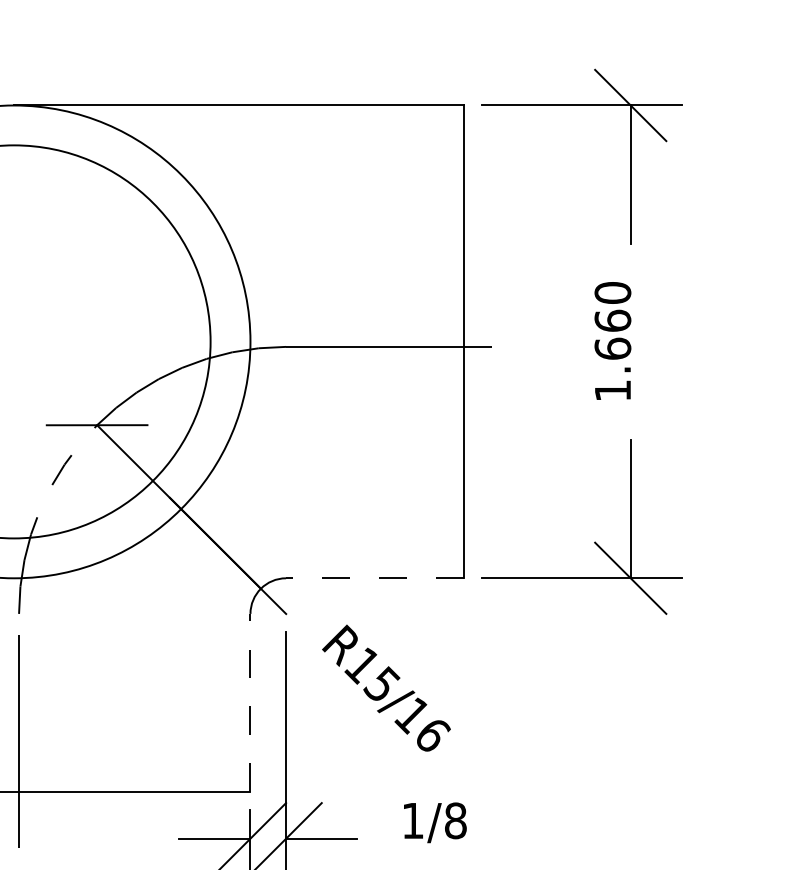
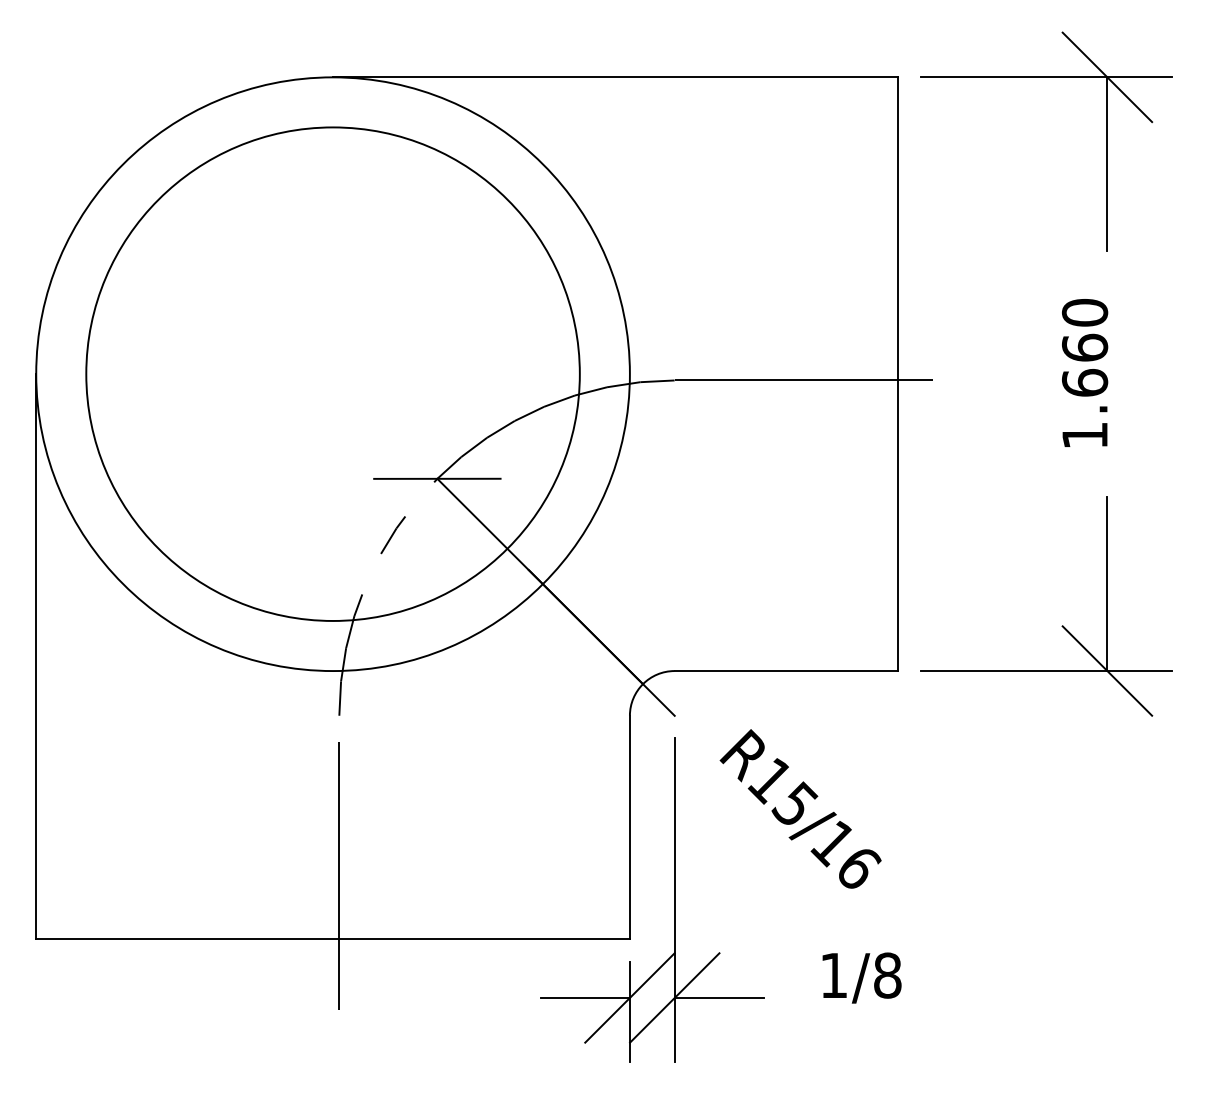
line: (375, 578) -> (786, 671), dashed -> solid
line: (250, 702) -> (629, 827), dashed -> solid

